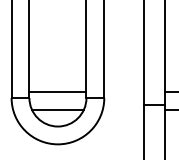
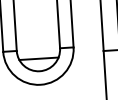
line: (57, 92) -> (37, 45), removed

